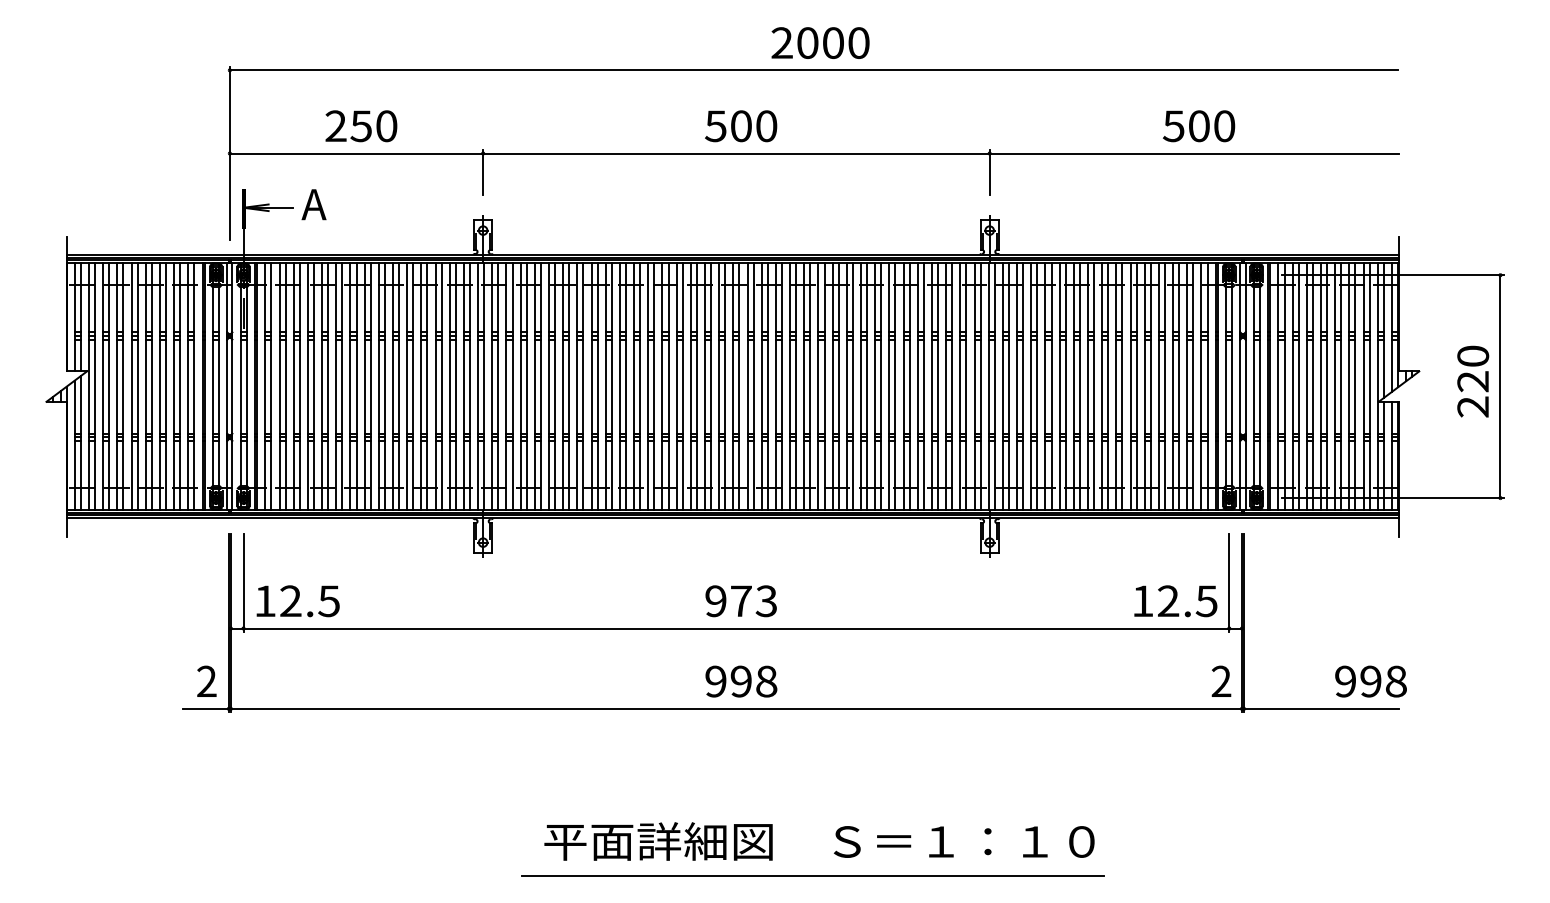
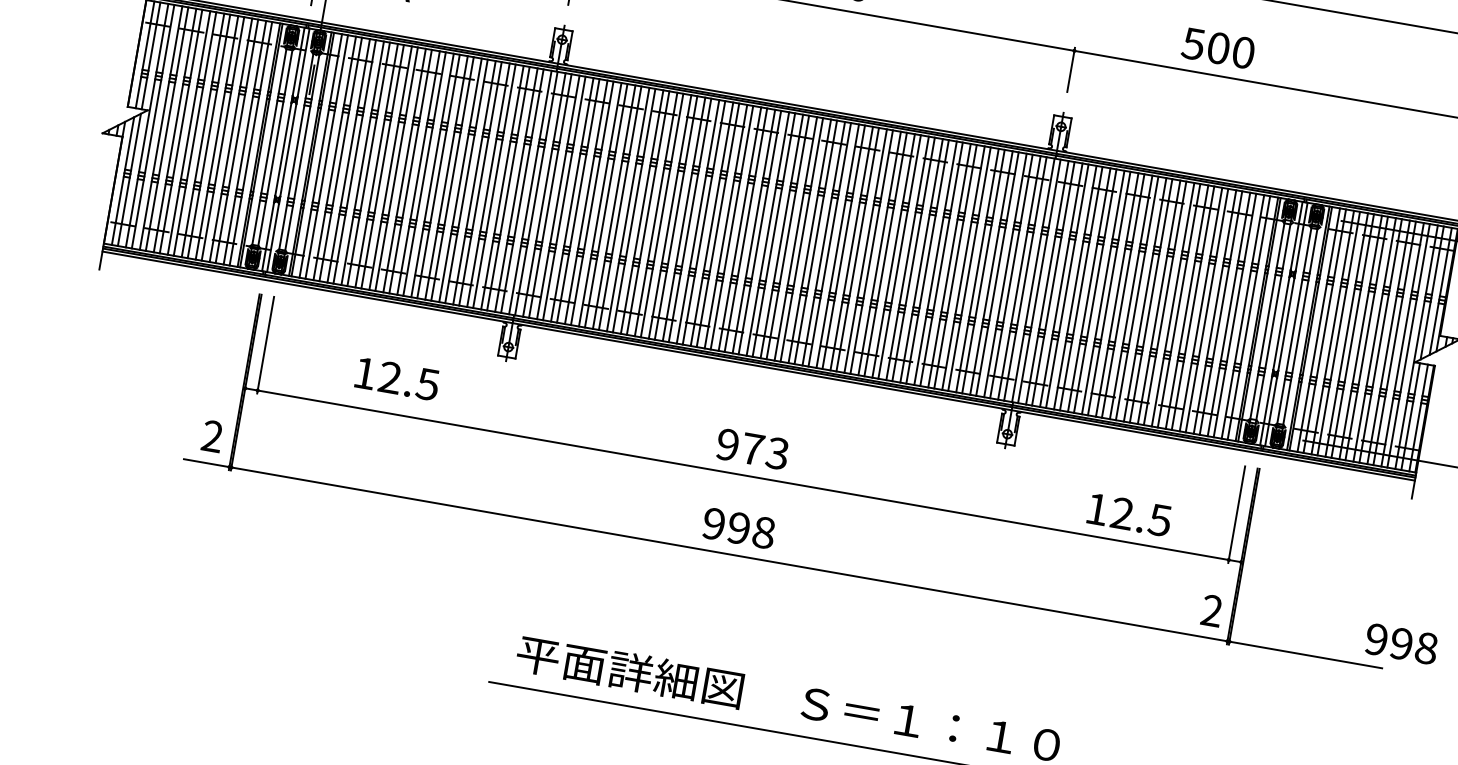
text: (1199, 126) -> (1218, 48), moved
text: (297, 601) -> (396, 379), moved
text: (1175, 601) -> (1129, 515), moved
text: (1370, 681) -> (1401, 643), moved

